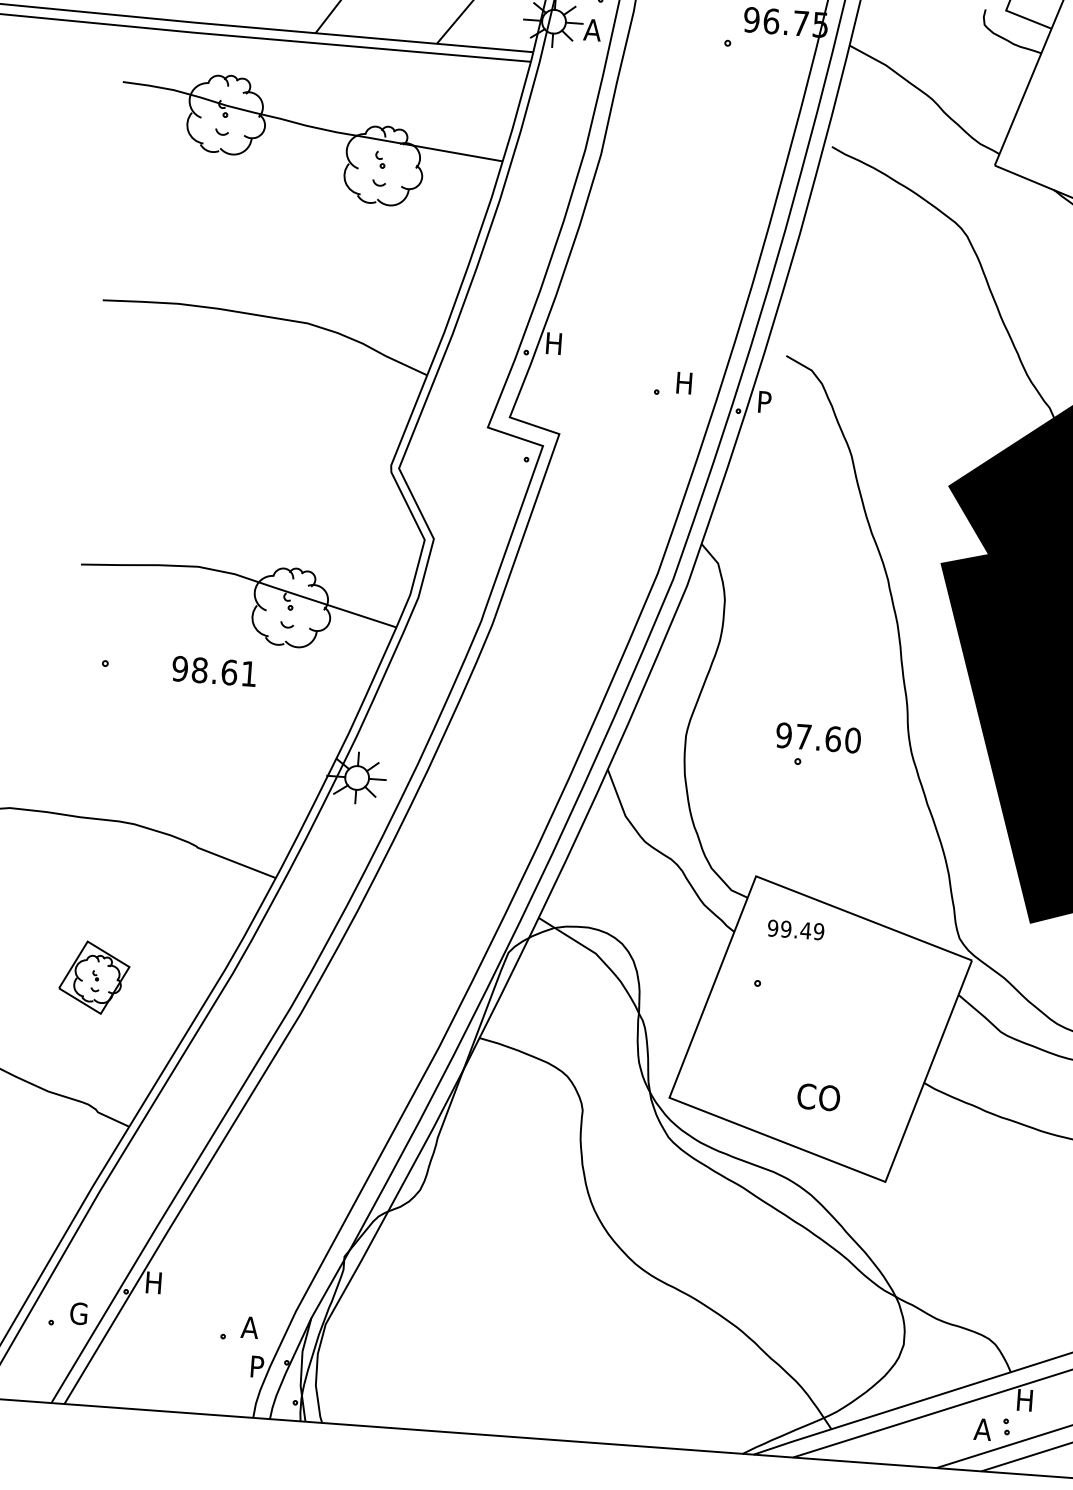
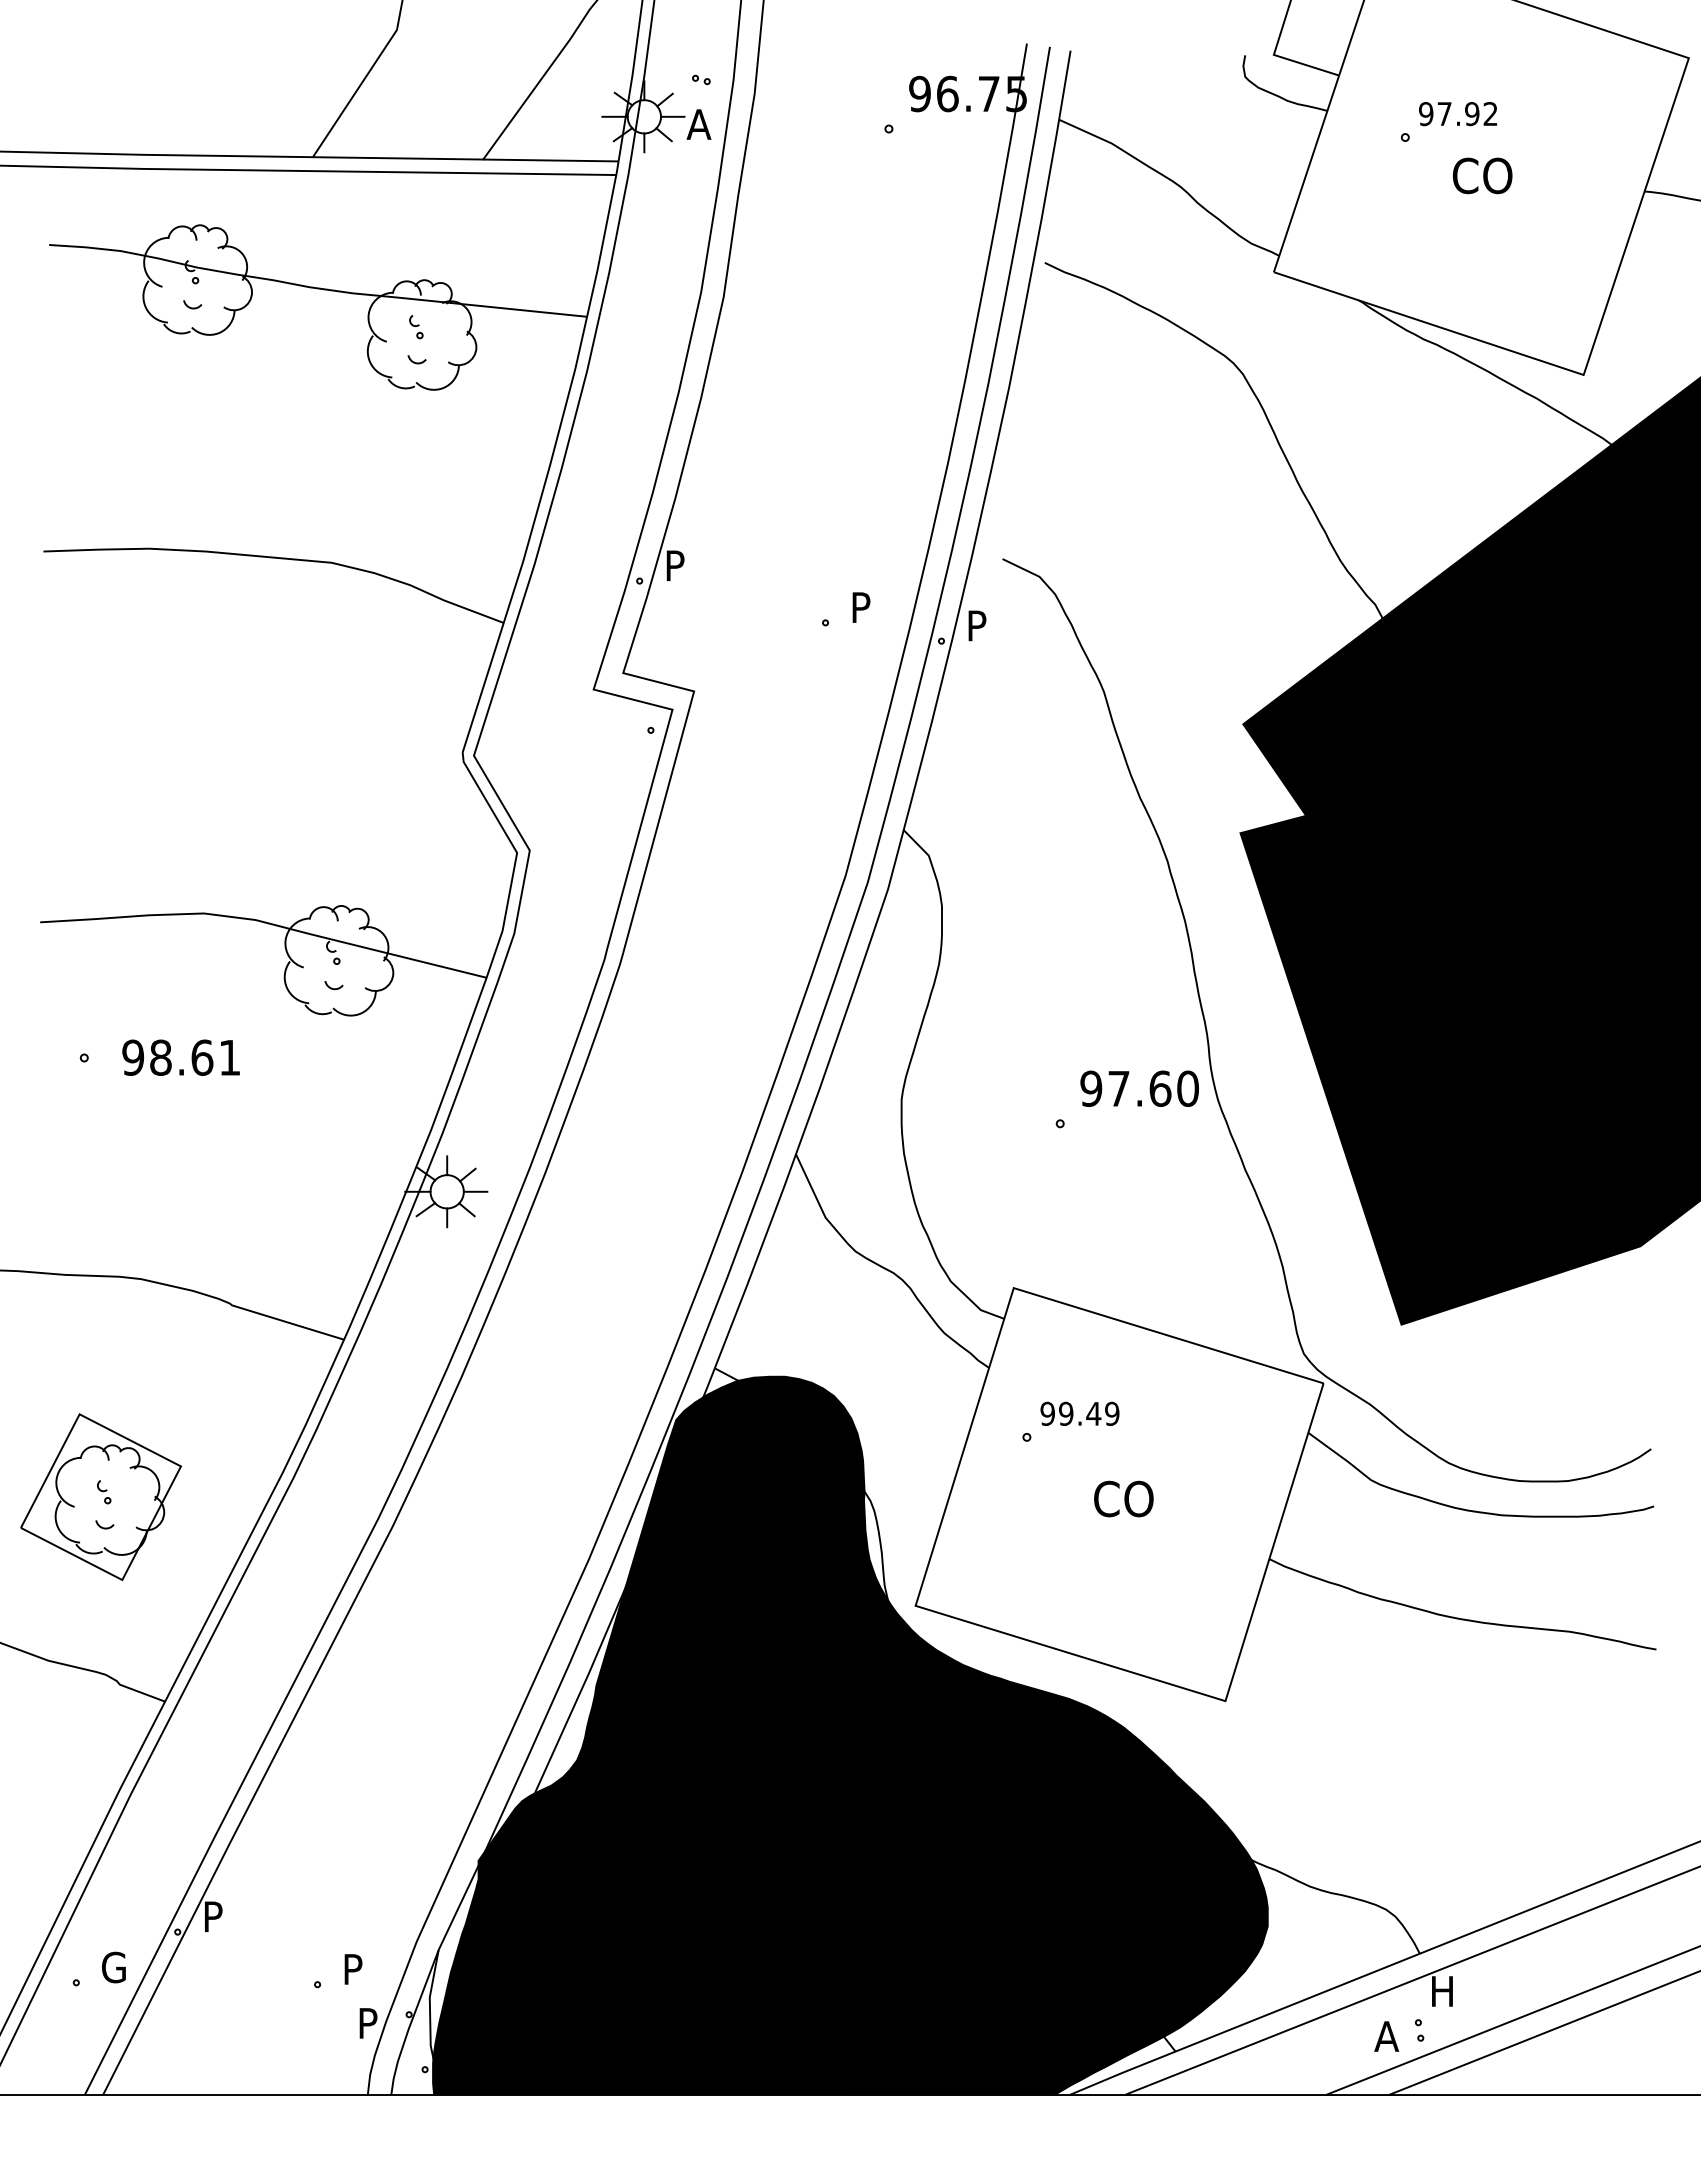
text: (554, 343) -> (678, 565), H -> P
text: (685, 383) -> (864, 607), H -> P
text: (213, 671) -> (180, 1057), moved
text: (818, 737) -> (1139, 1088), moved
text: (795, 929) -> (1079, 1413), moved
part: (93, 977) -> (100, 1497), size x1.67
text: (818, 1097) -> (1123, 1498), moved
fill: (616, 1186) -> (850, 1735), added
text: (154, 1282) -> (216, 1916), H -> P
text: (249, 1327) -> (353, 1969), A -> P

